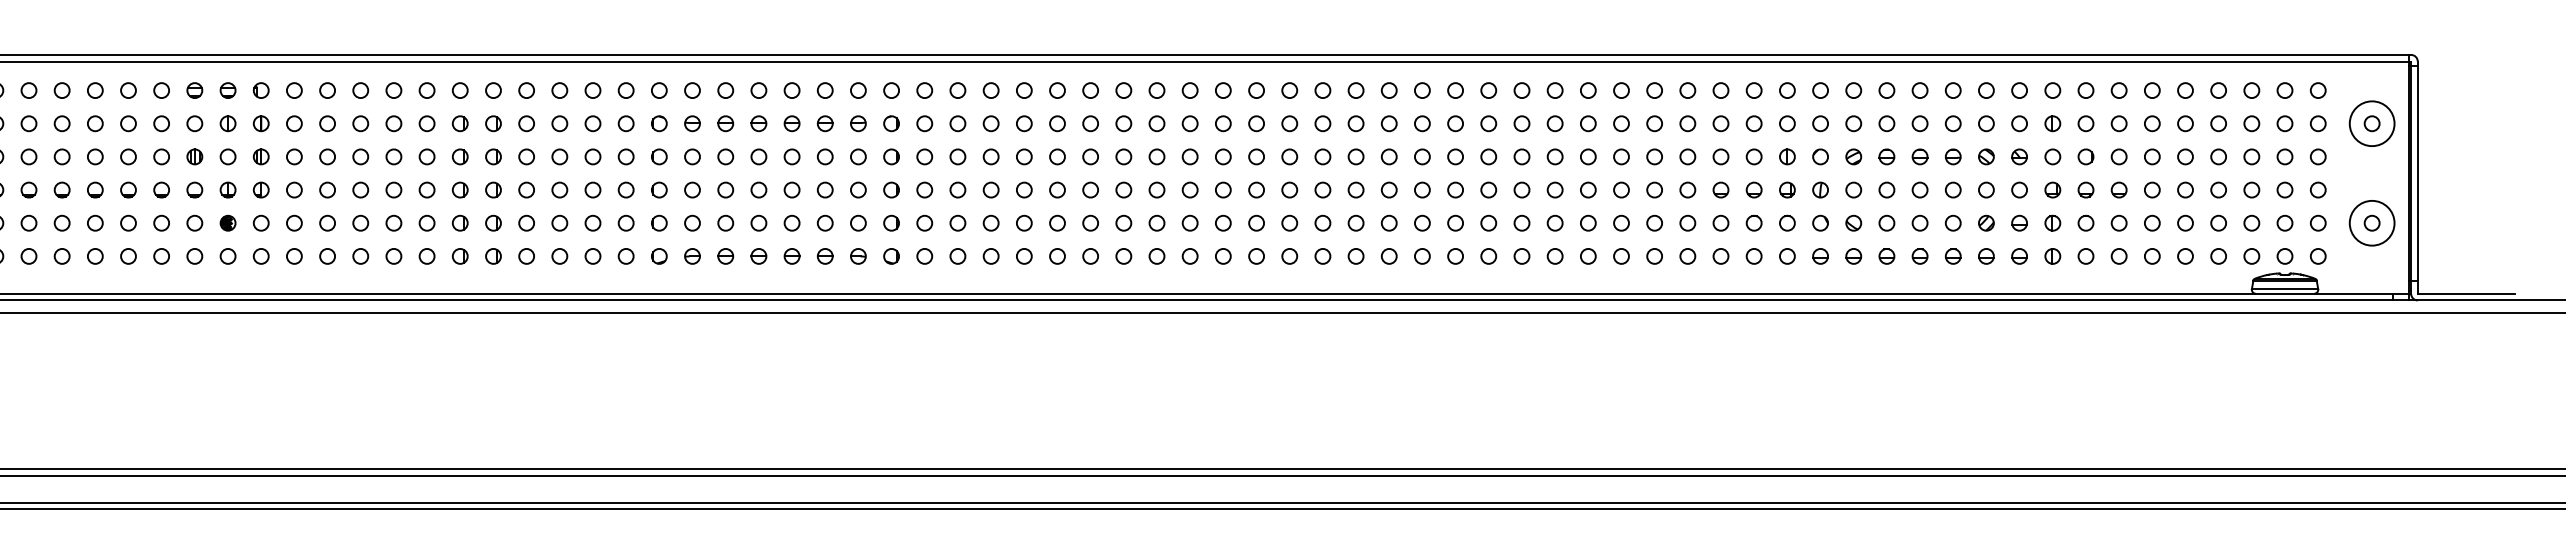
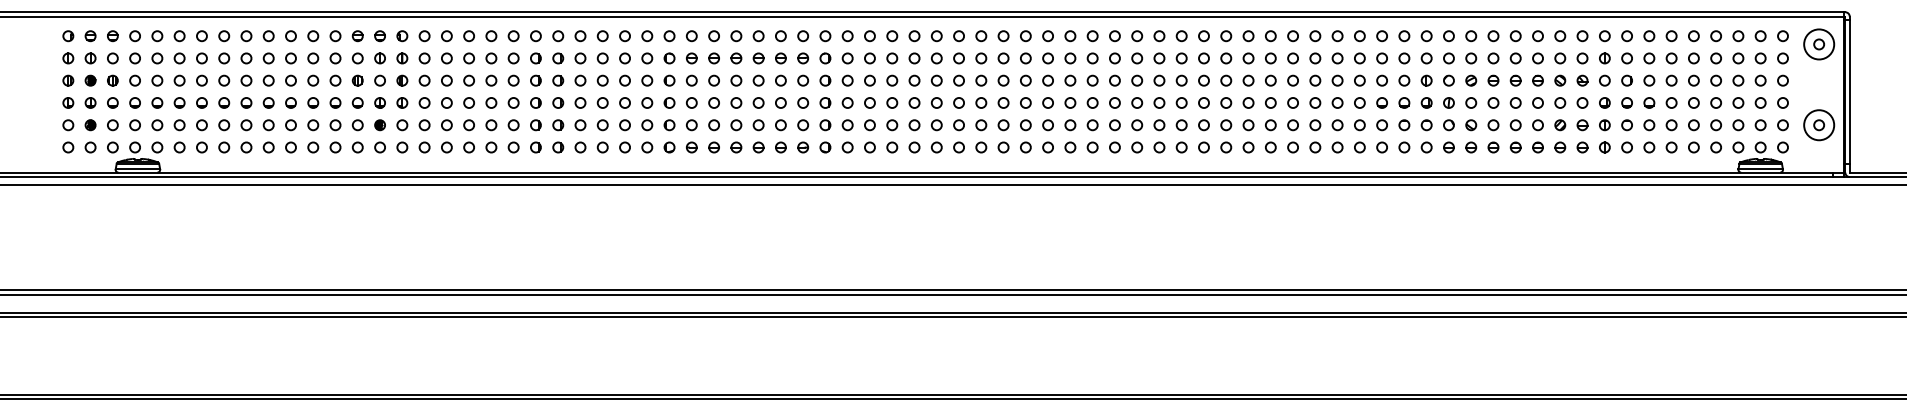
part: (2372, 123) -> (1819, 44), moved

